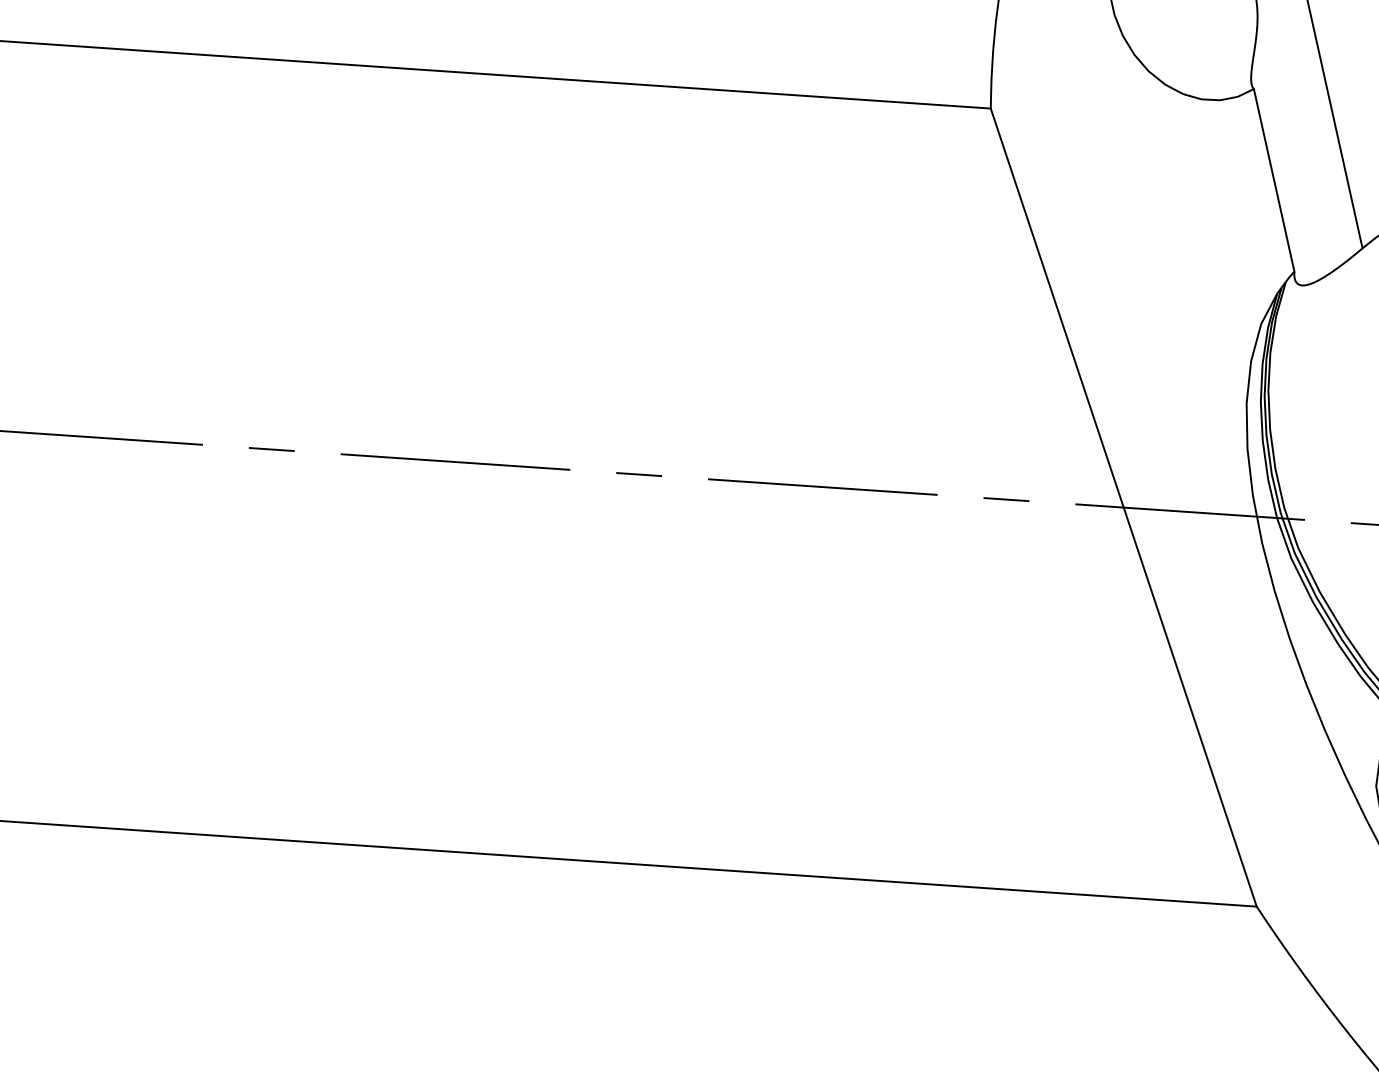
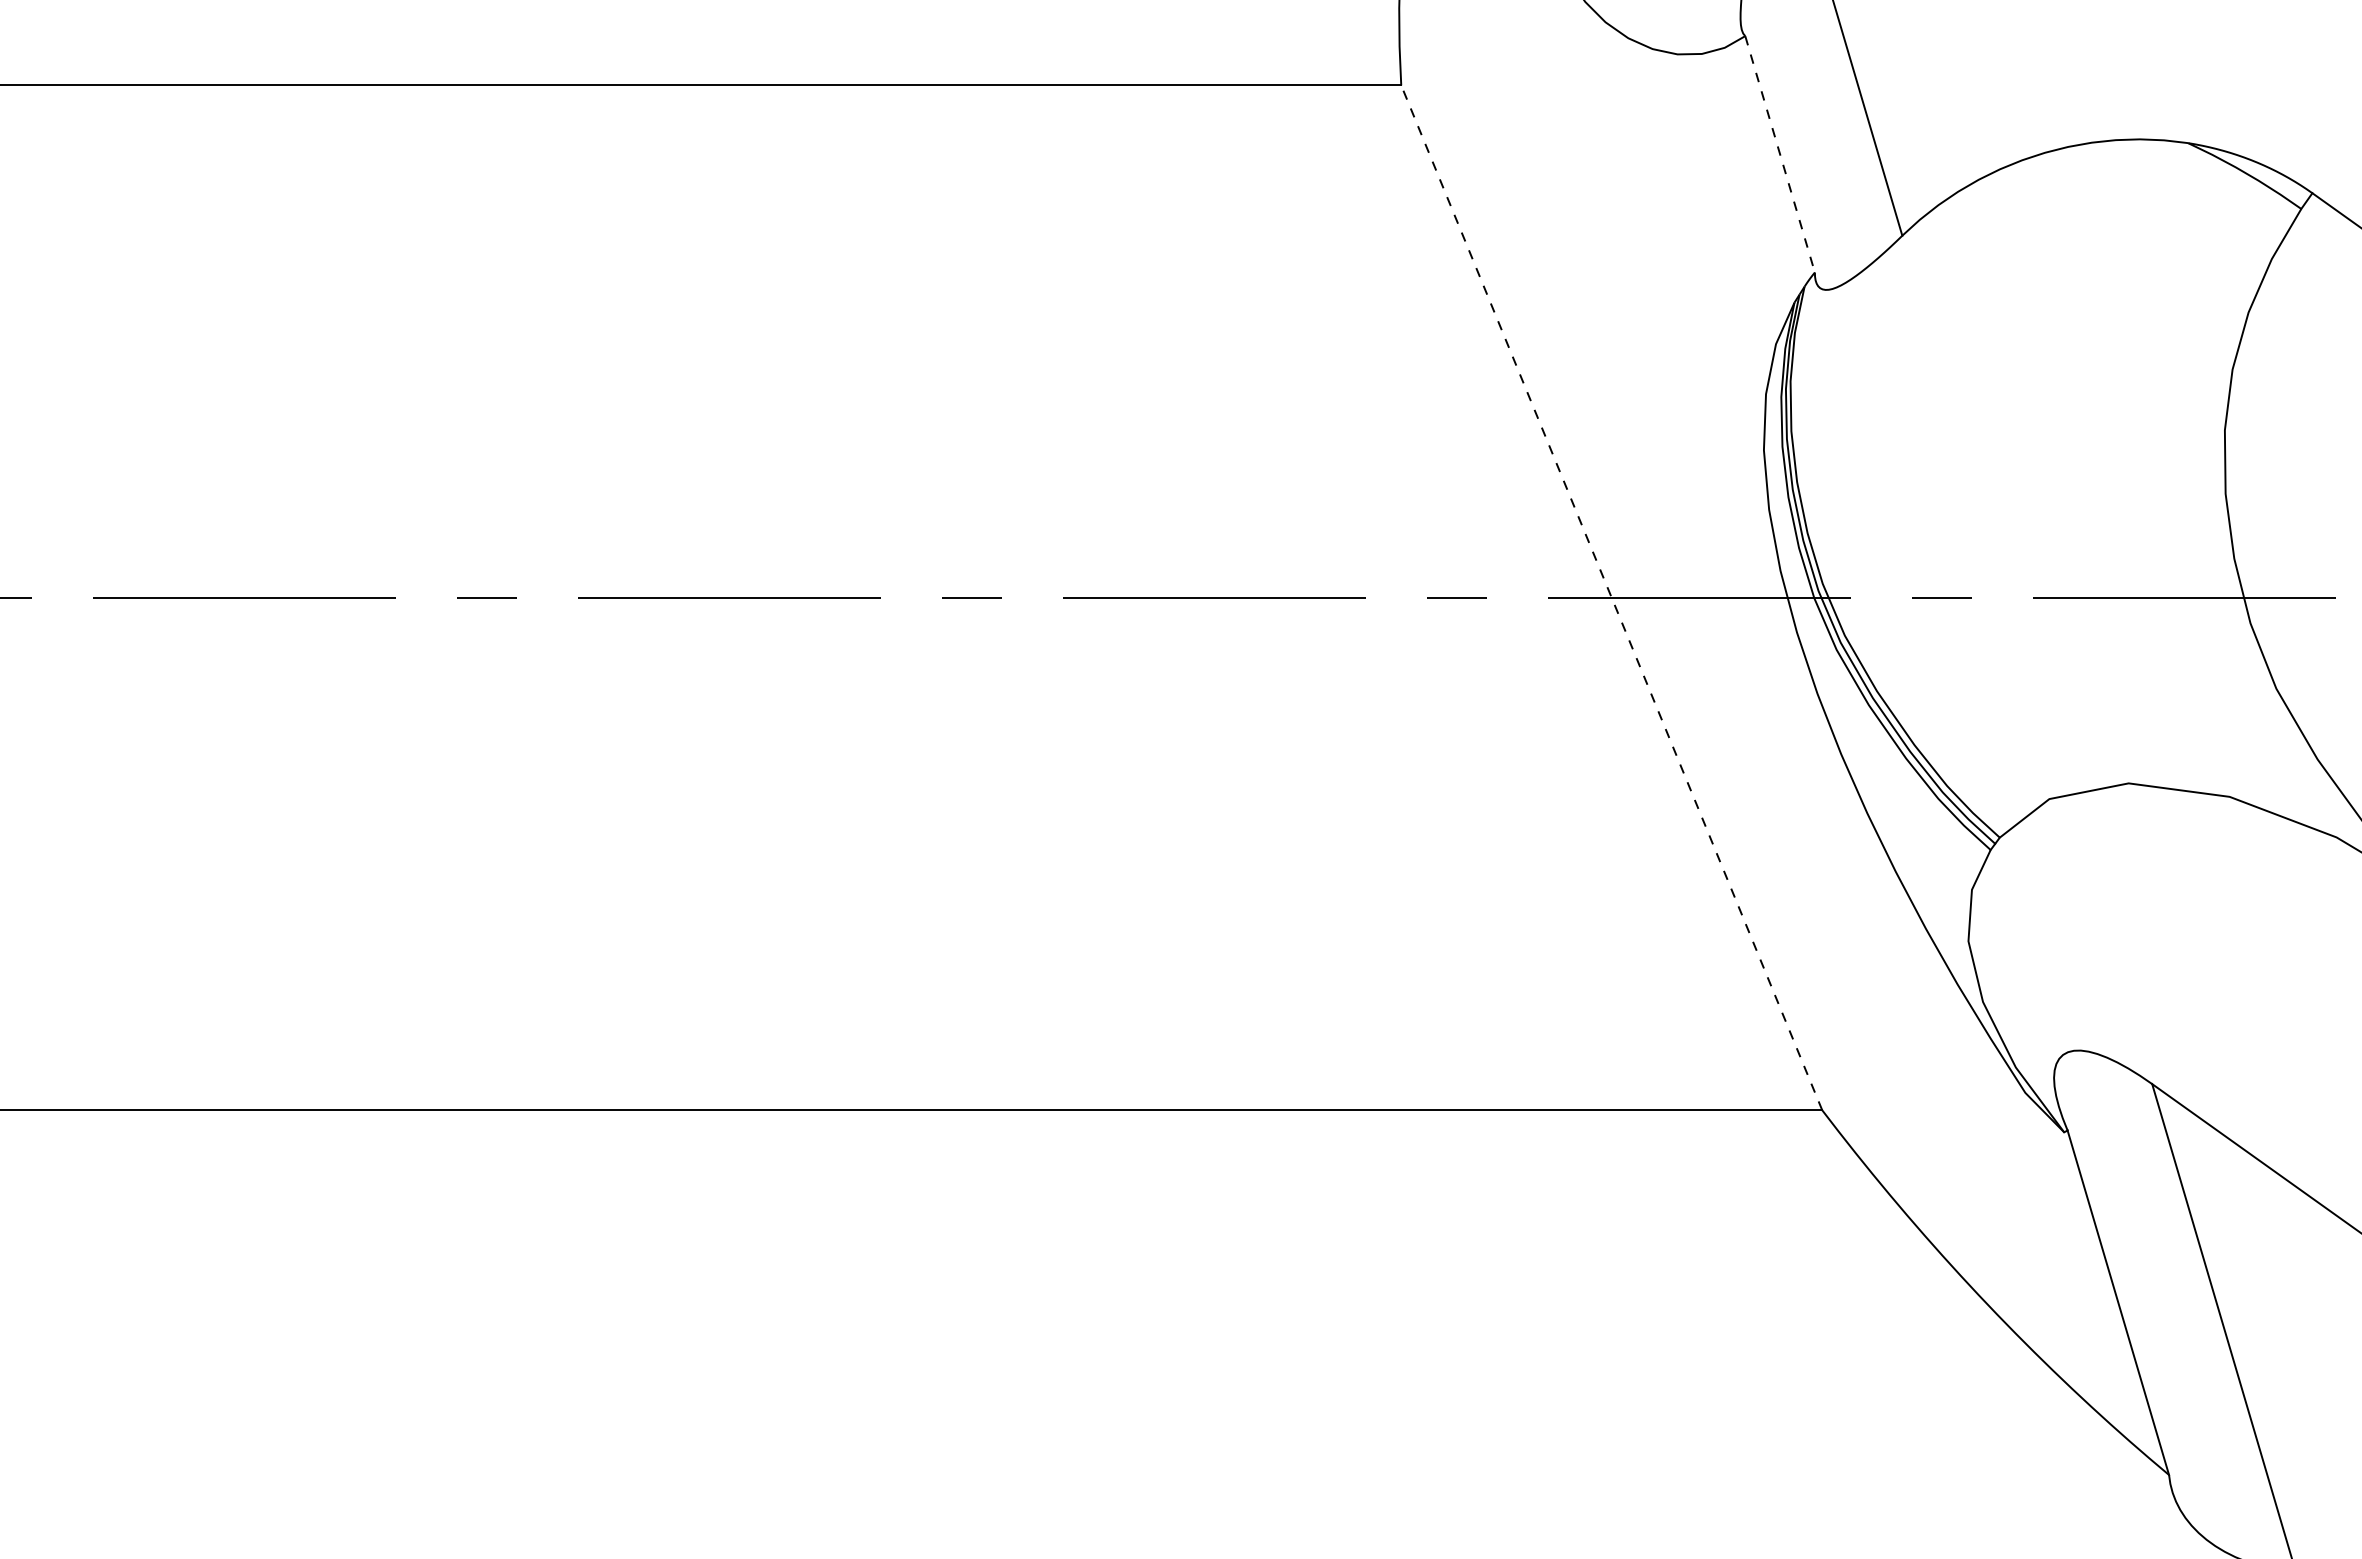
line: (1274, 180) -> (1780, 154), solid -> dashed
line: (1123, 507) -> (1611, 597), solid -> dashed

